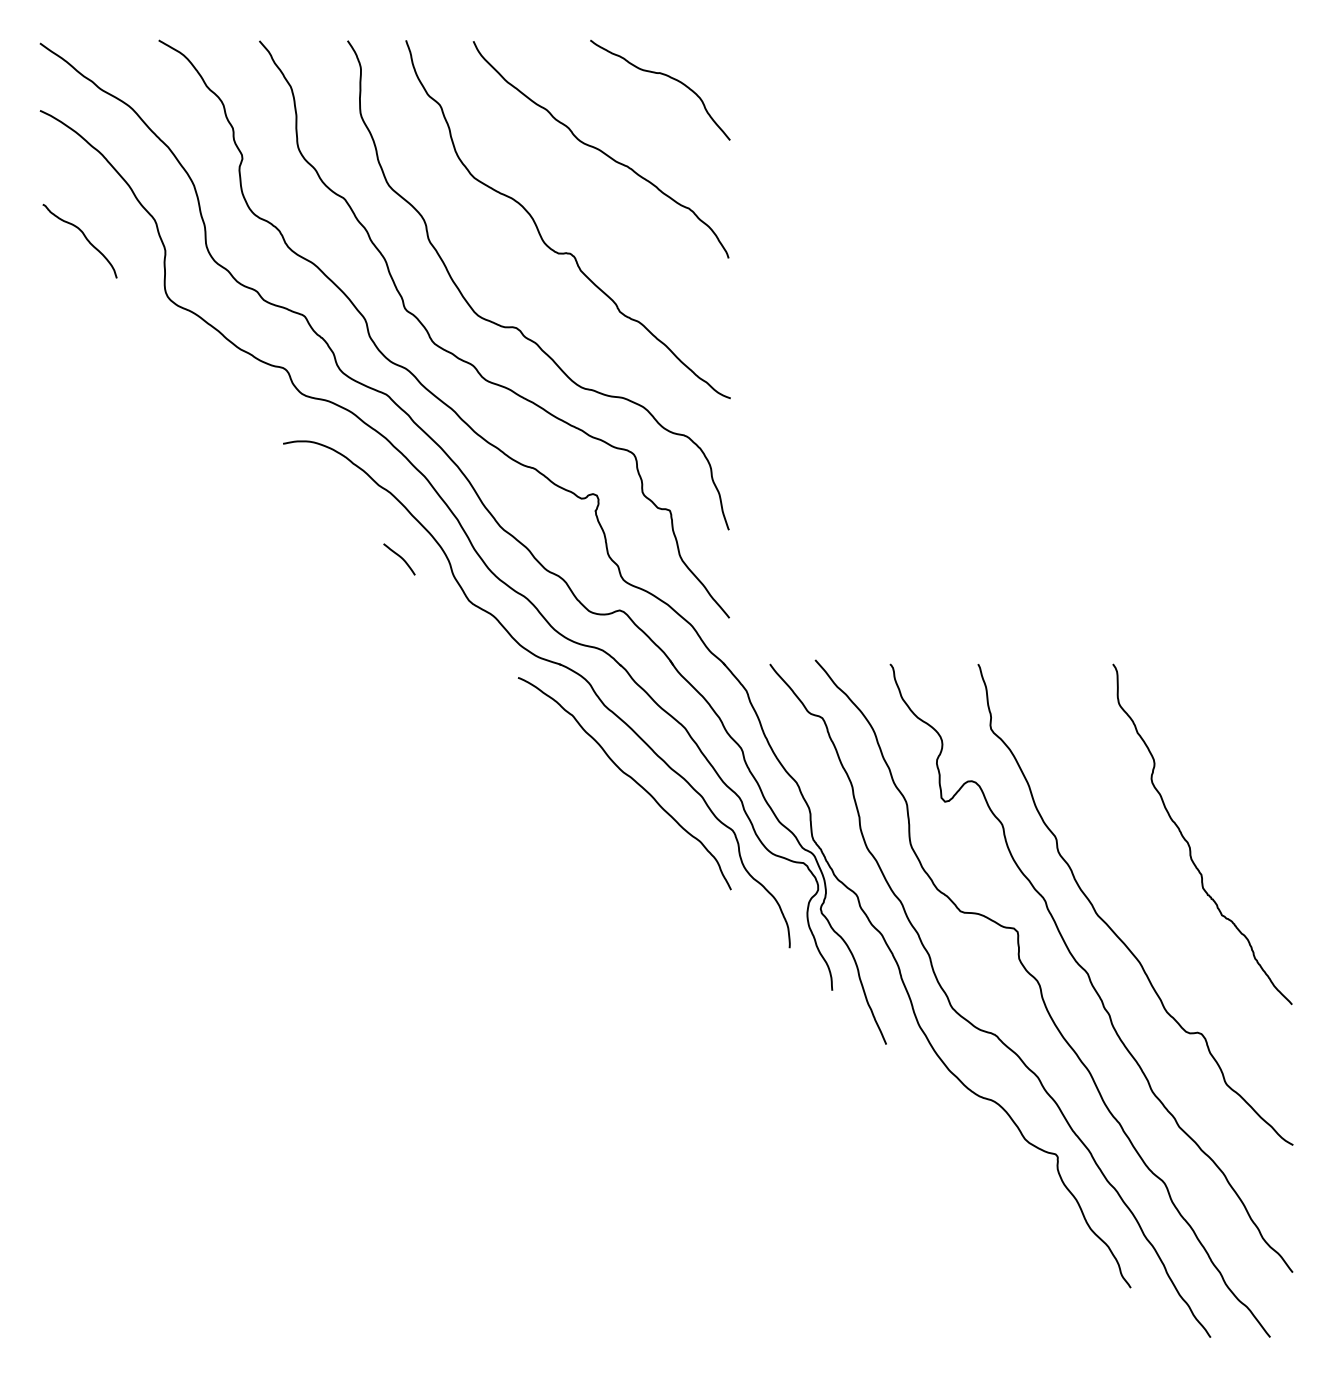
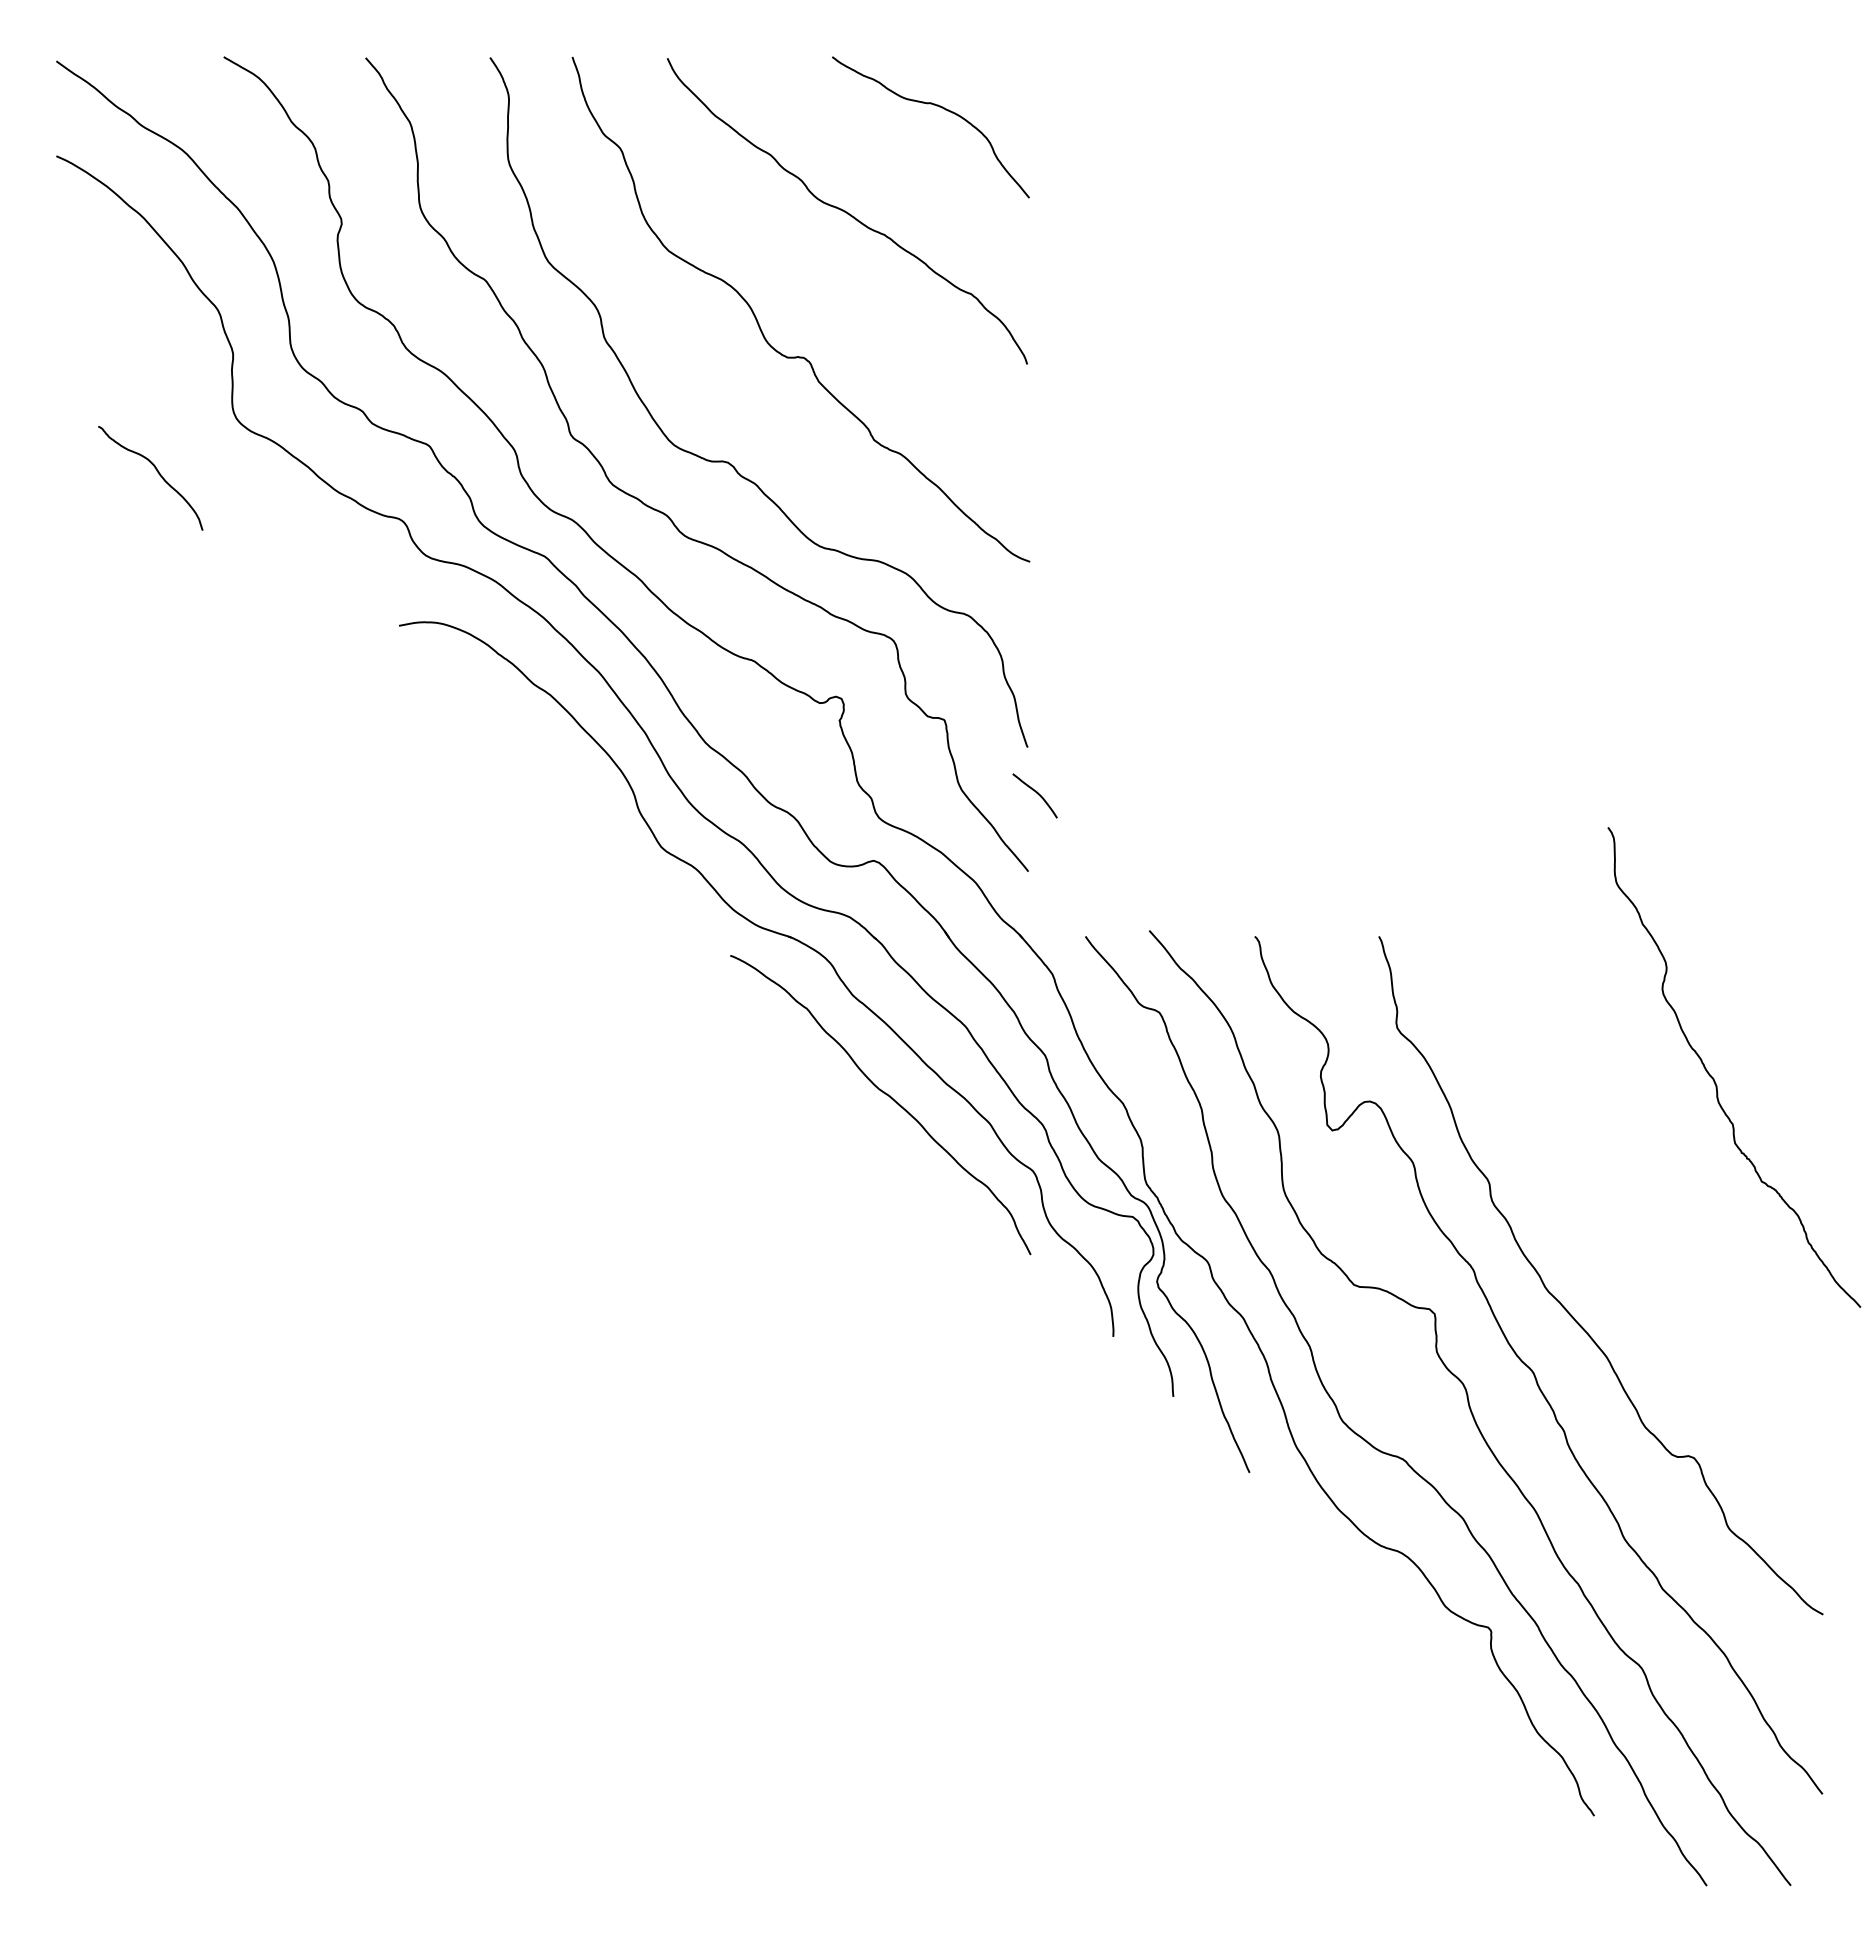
curve: (85, 238) -> (158, 474), moved
curve: (400, 557) -> (1036, 793), moved
curve: (1188, 842) -> (1714, 1078), moved

